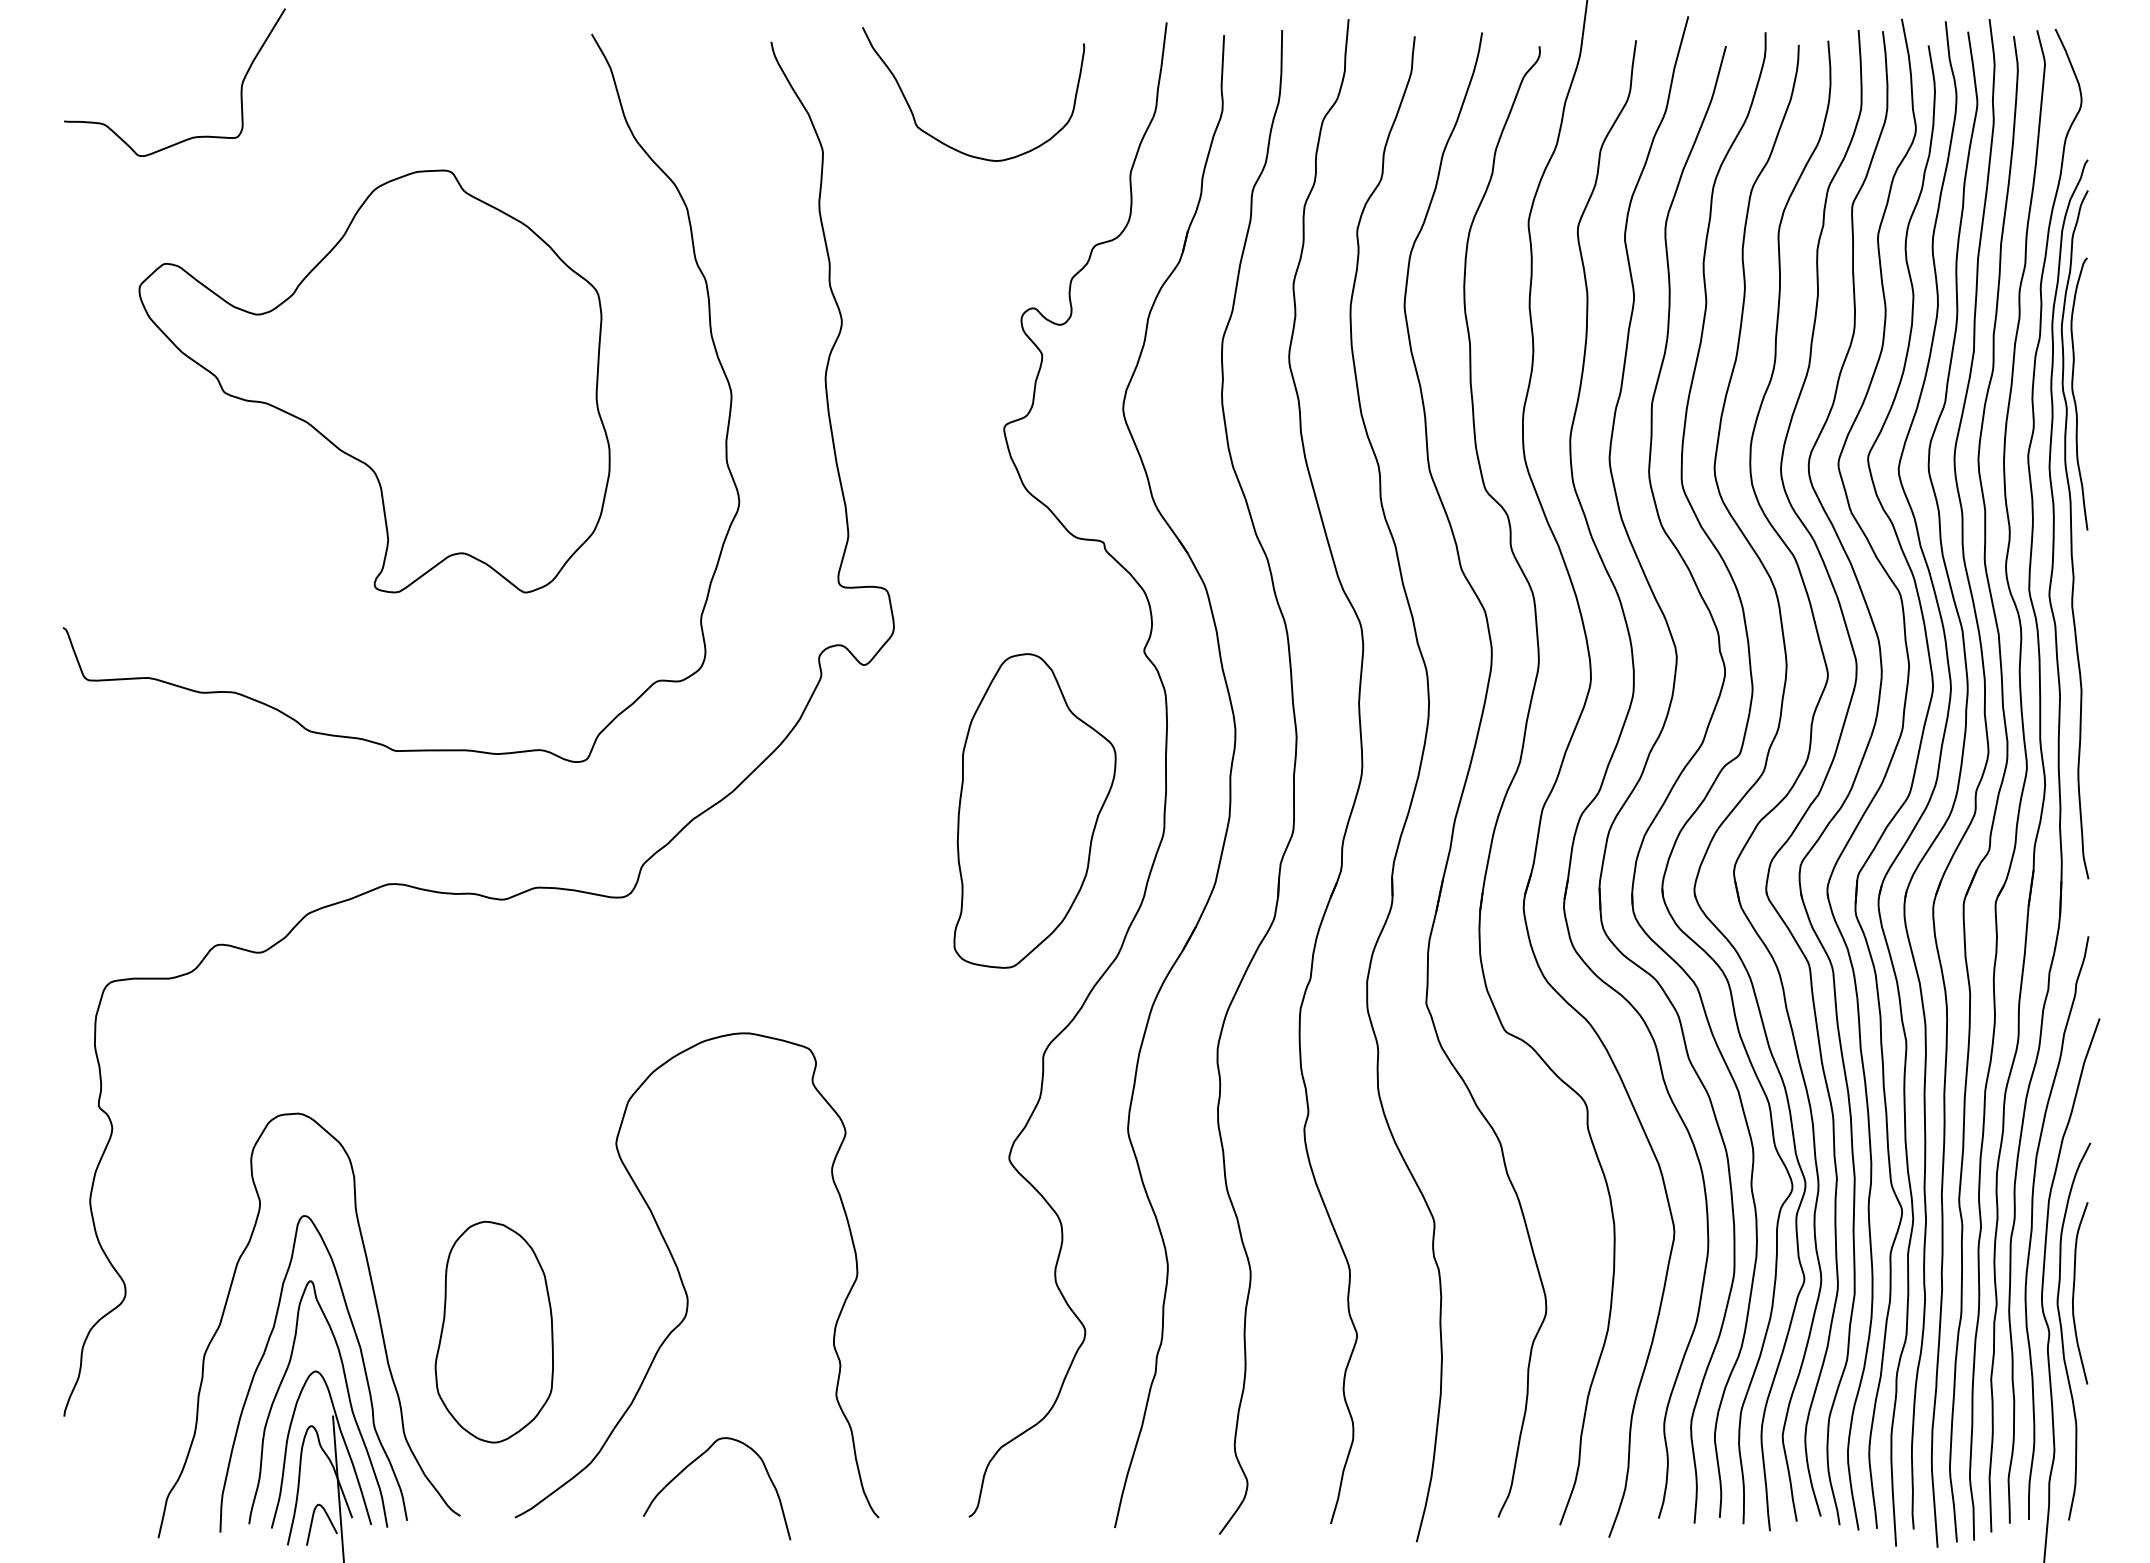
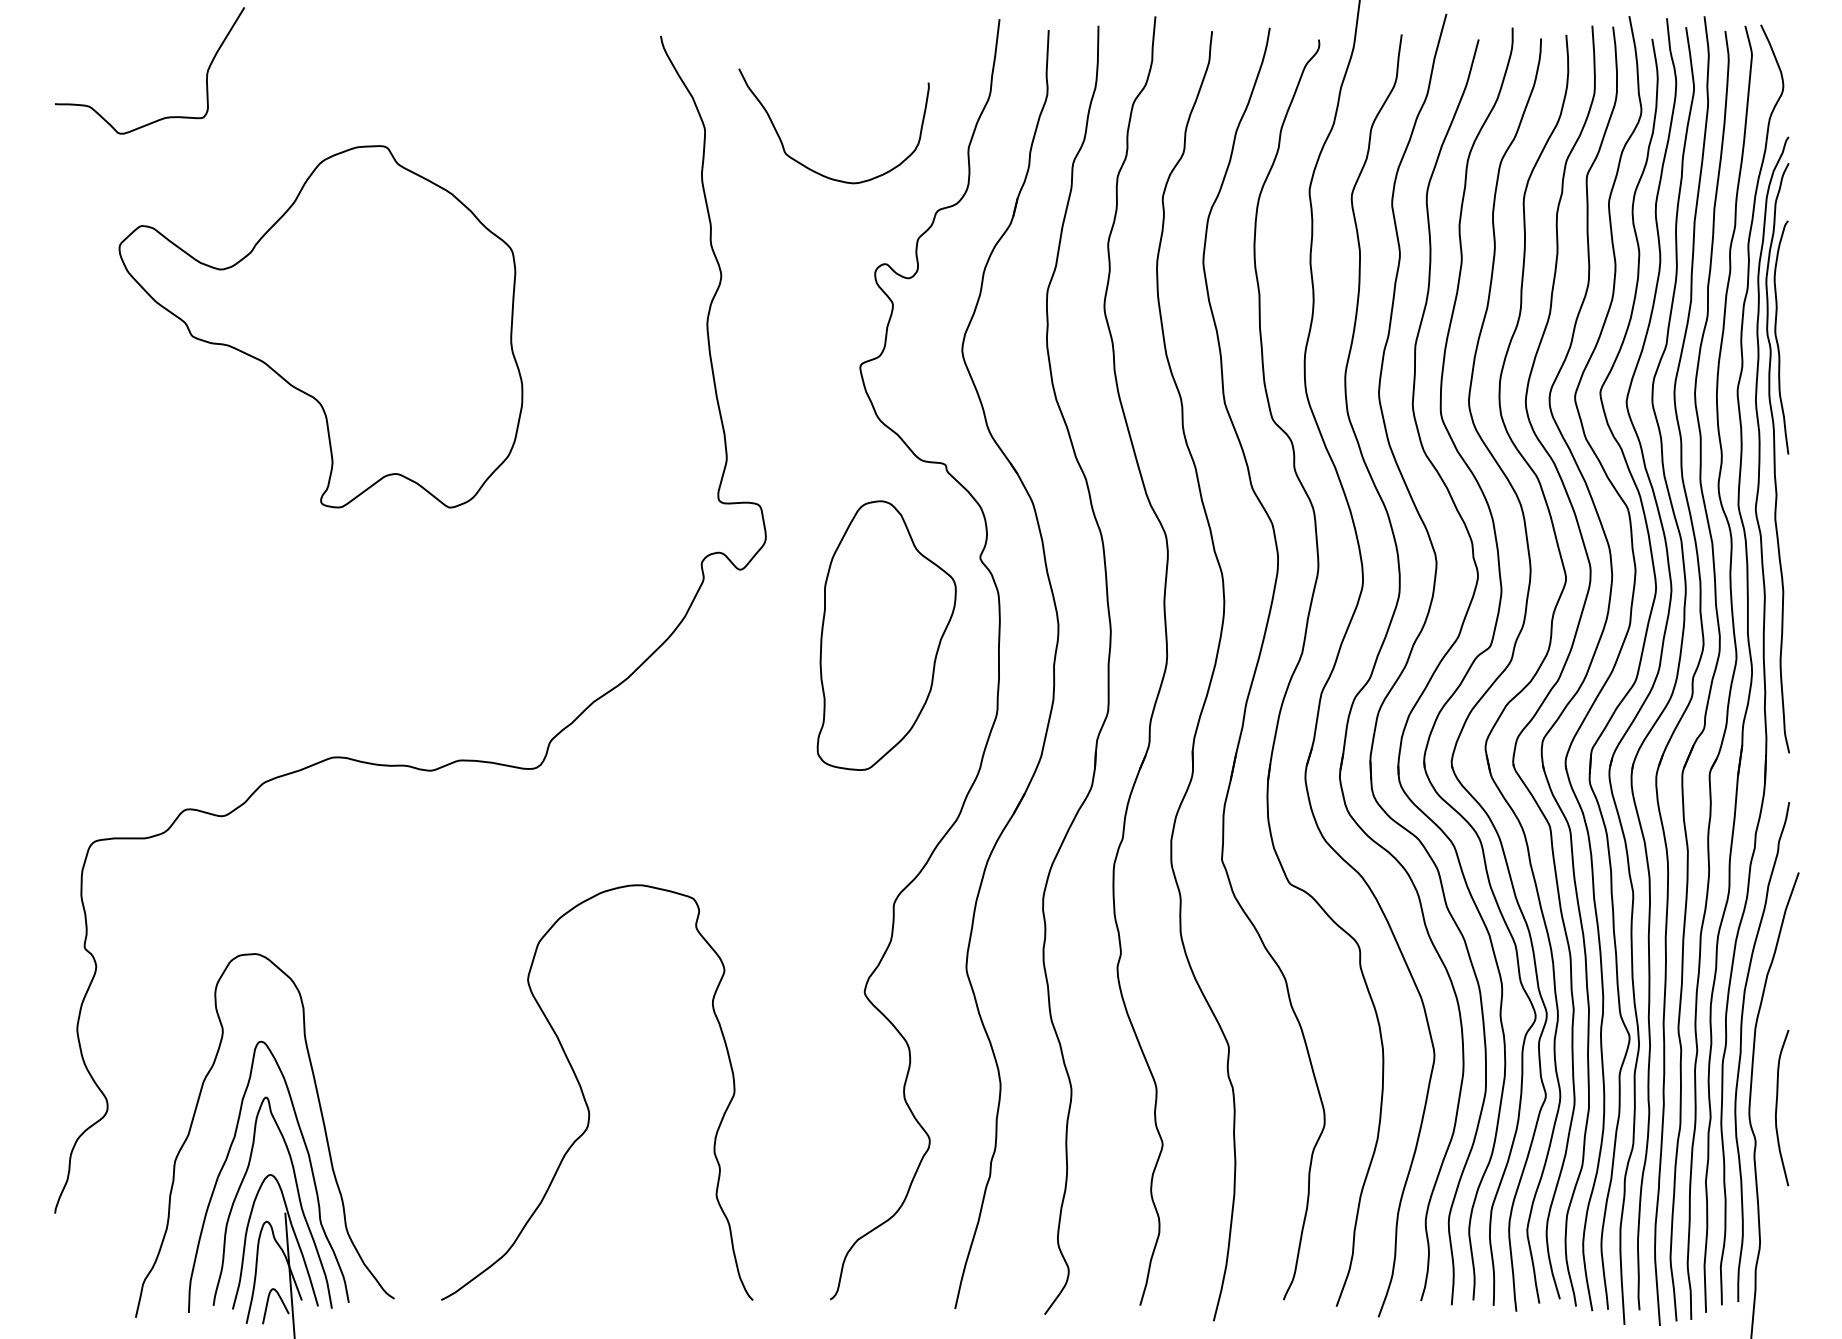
curve: (947, 144) -> (811, 169), moved
curve: (710, 335) -> (608, 287), removed
part: (1034, 810) -> (886, 635), moved
part: (493, 1331) -> (422, 1140), removed
curve: (2062, 1331) -> (1766, 1140), removed
curve: (695, 1461) -> (595, 1252), removed

